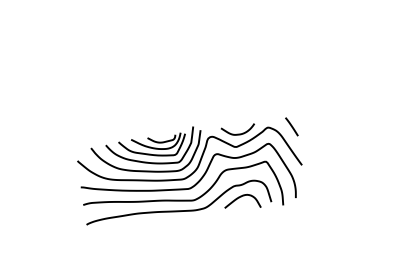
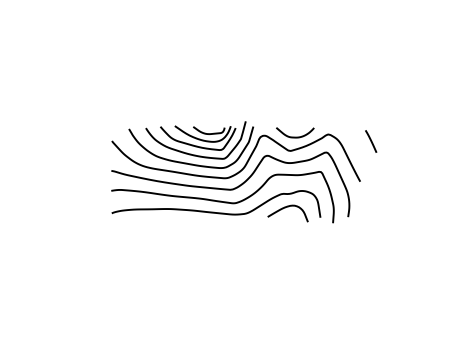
line: (292, 126) -> (371, 141), moved

